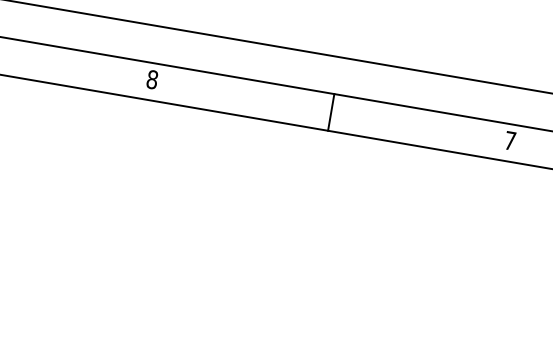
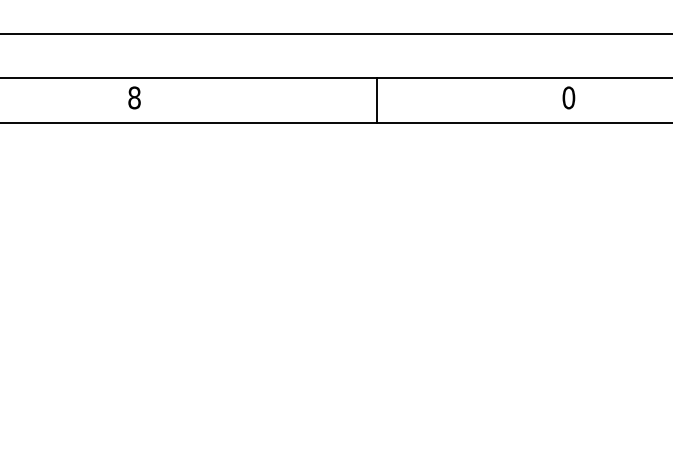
line: (330, 112) -> (376, 100), moved
text: (510, 140) -> (568, 97), 7 -> 0

